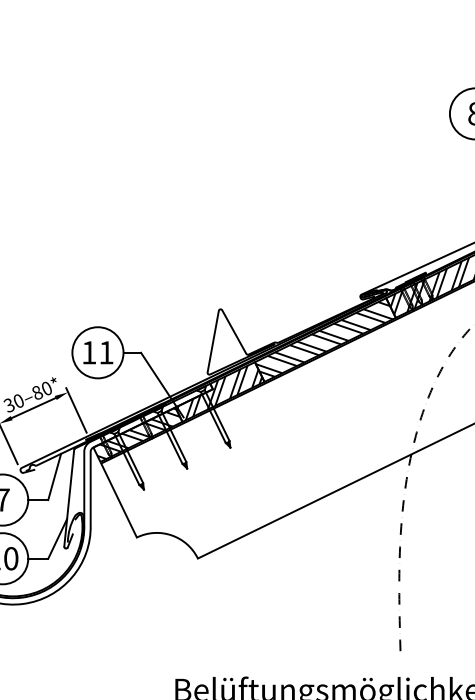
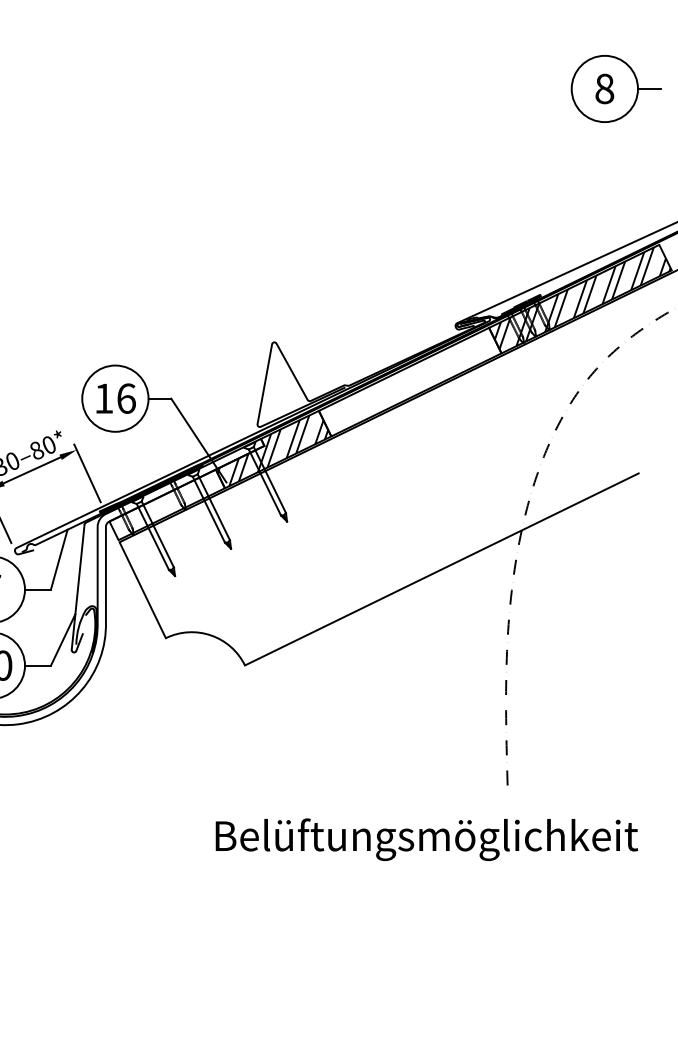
hatch: (324, 337) -> (408, 378), removed
text: (106, 352) -> (126, 398), 11 -> 16
hatch: (138, 433) -> (167, 503), removed

